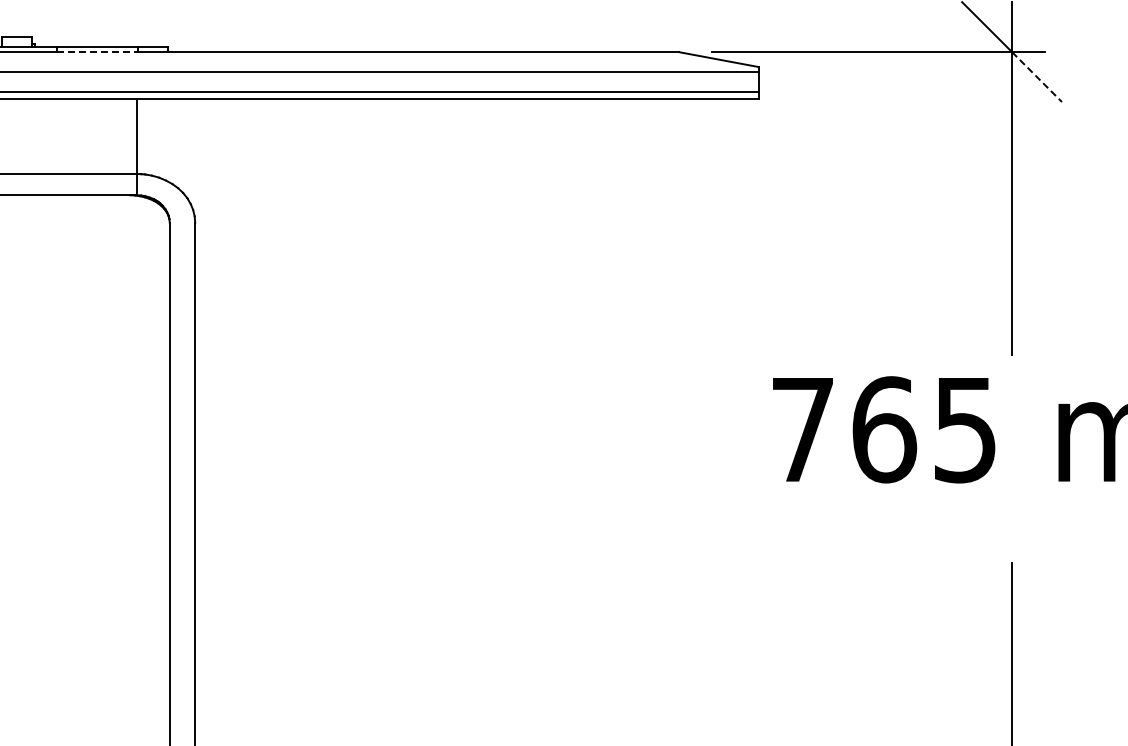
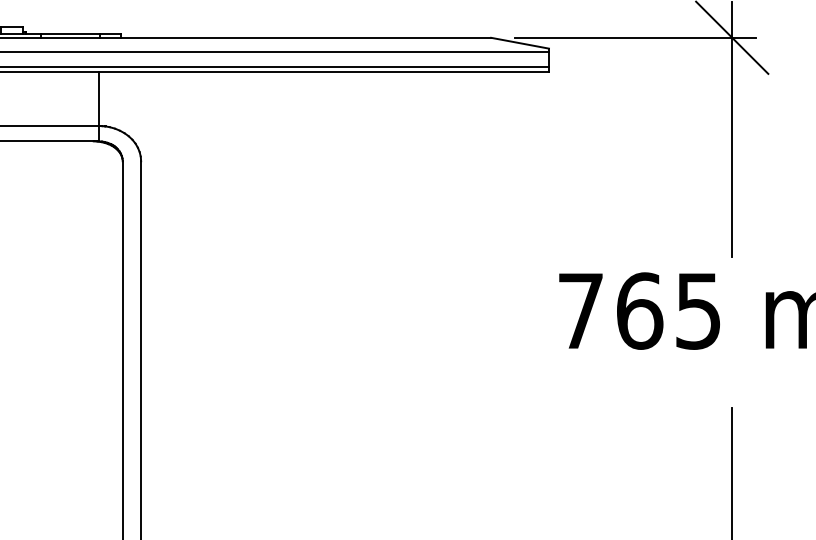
line: (98, 52) -> (71, 38), dashed -> solid
line: (1037, 77) -> (750, 56), dashed -> solid

